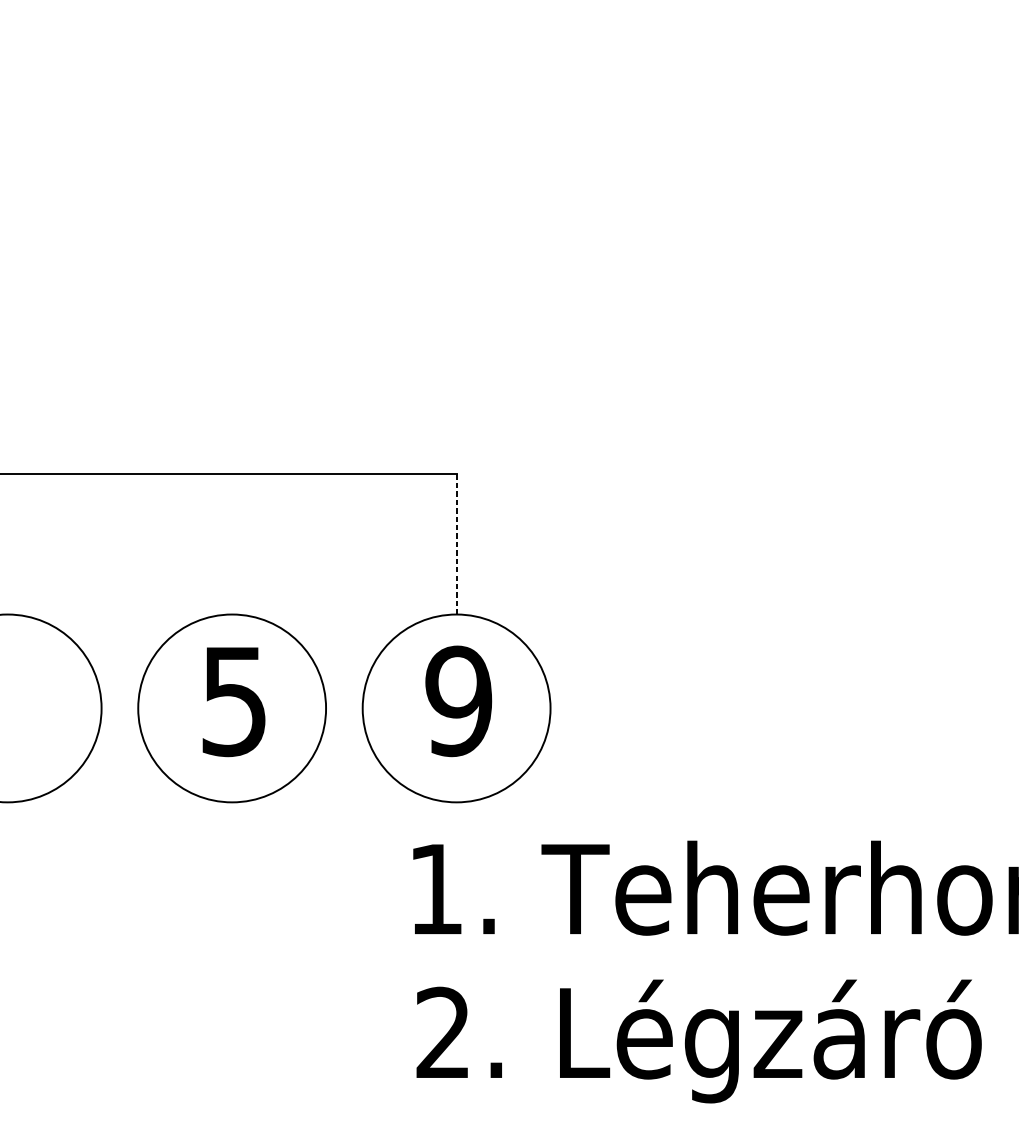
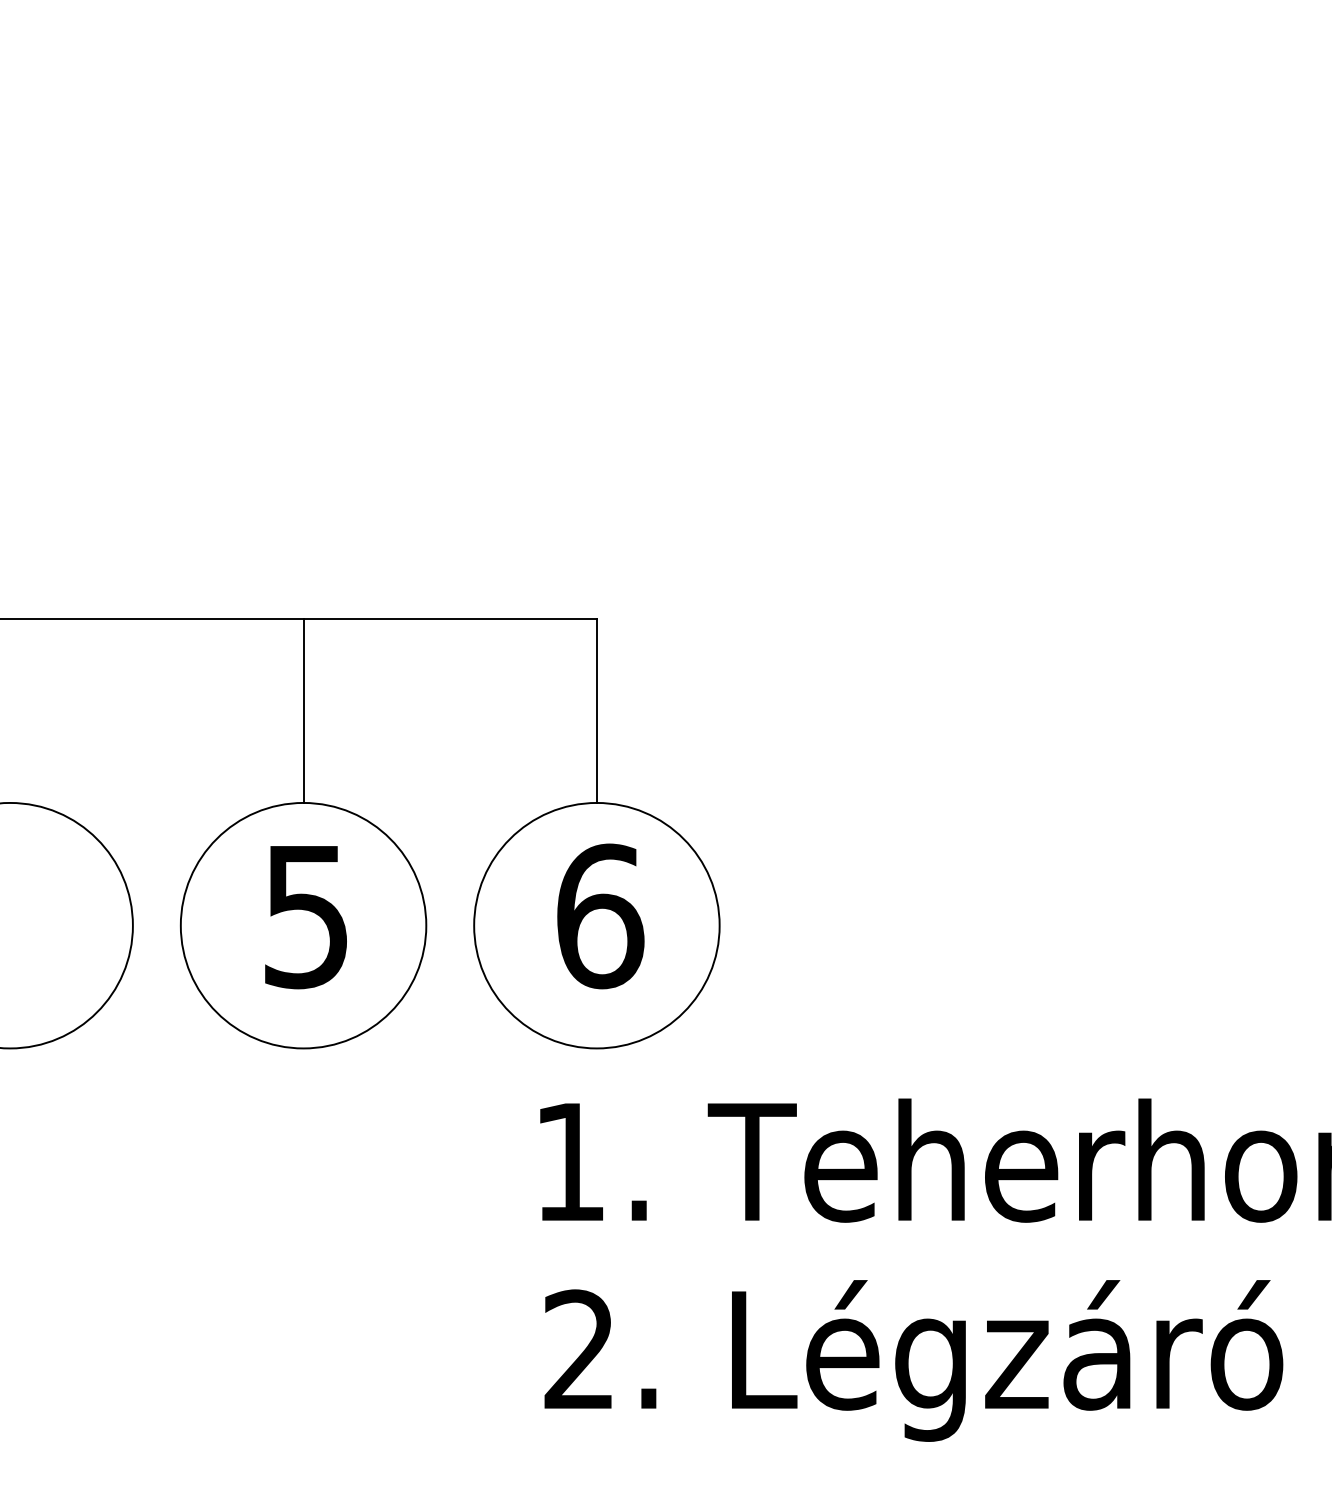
line: (232, 543) -> (303, 710), added
line: (456, 544) -> (596, 711), dashed -> solid
text: (459, 701) -> (600, 916), 9 -> 6

